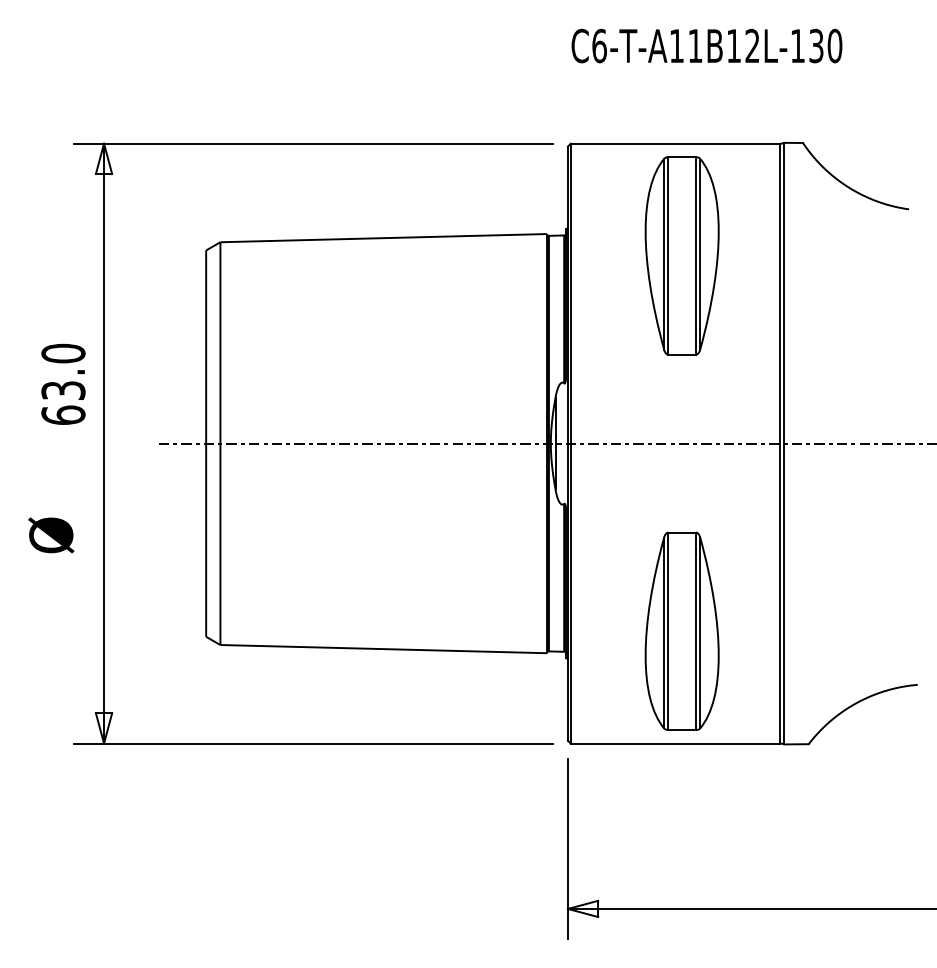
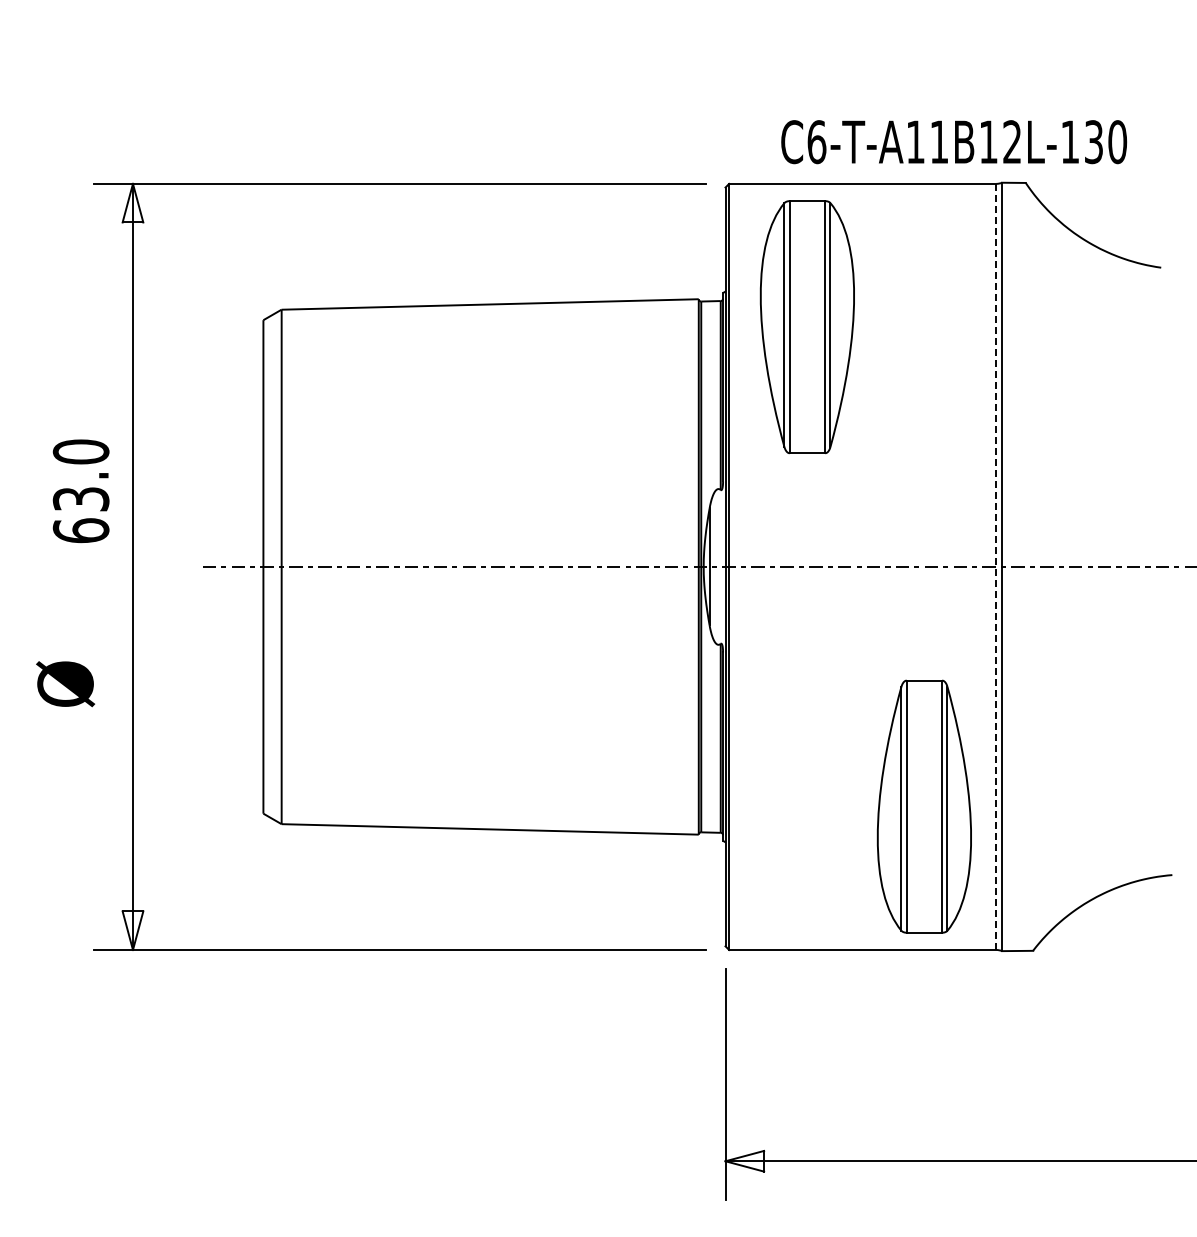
text: (707, 46) -> (954, 142), moved
part: (681, 256) -> (806, 327), moved
line: (780, 443) -> (996, 566), solid -> dashed
part: (681, 631) -> (923, 806), moved

